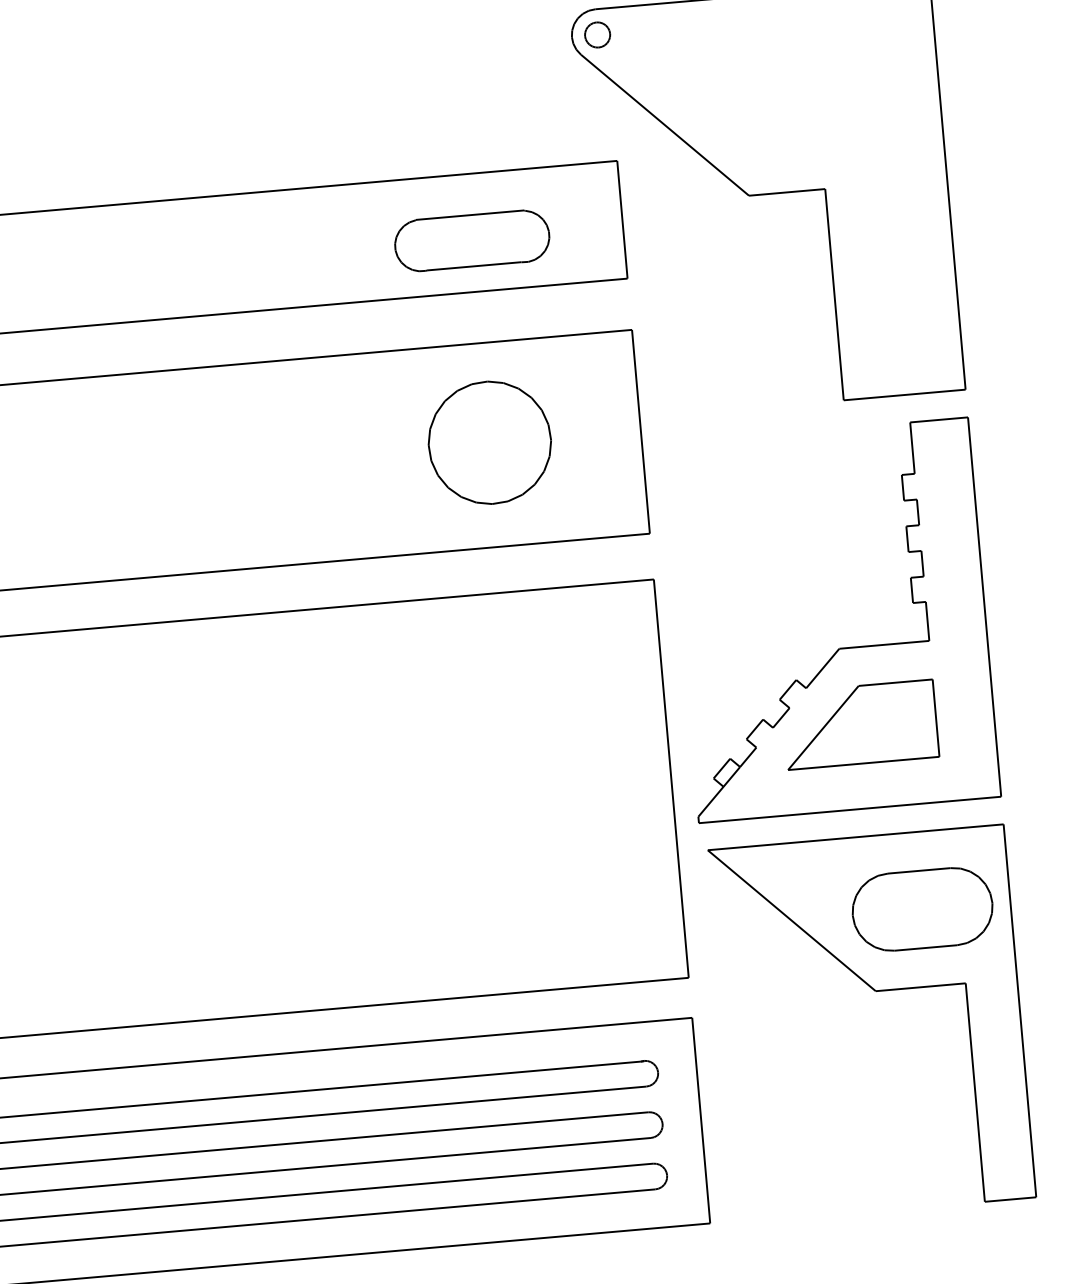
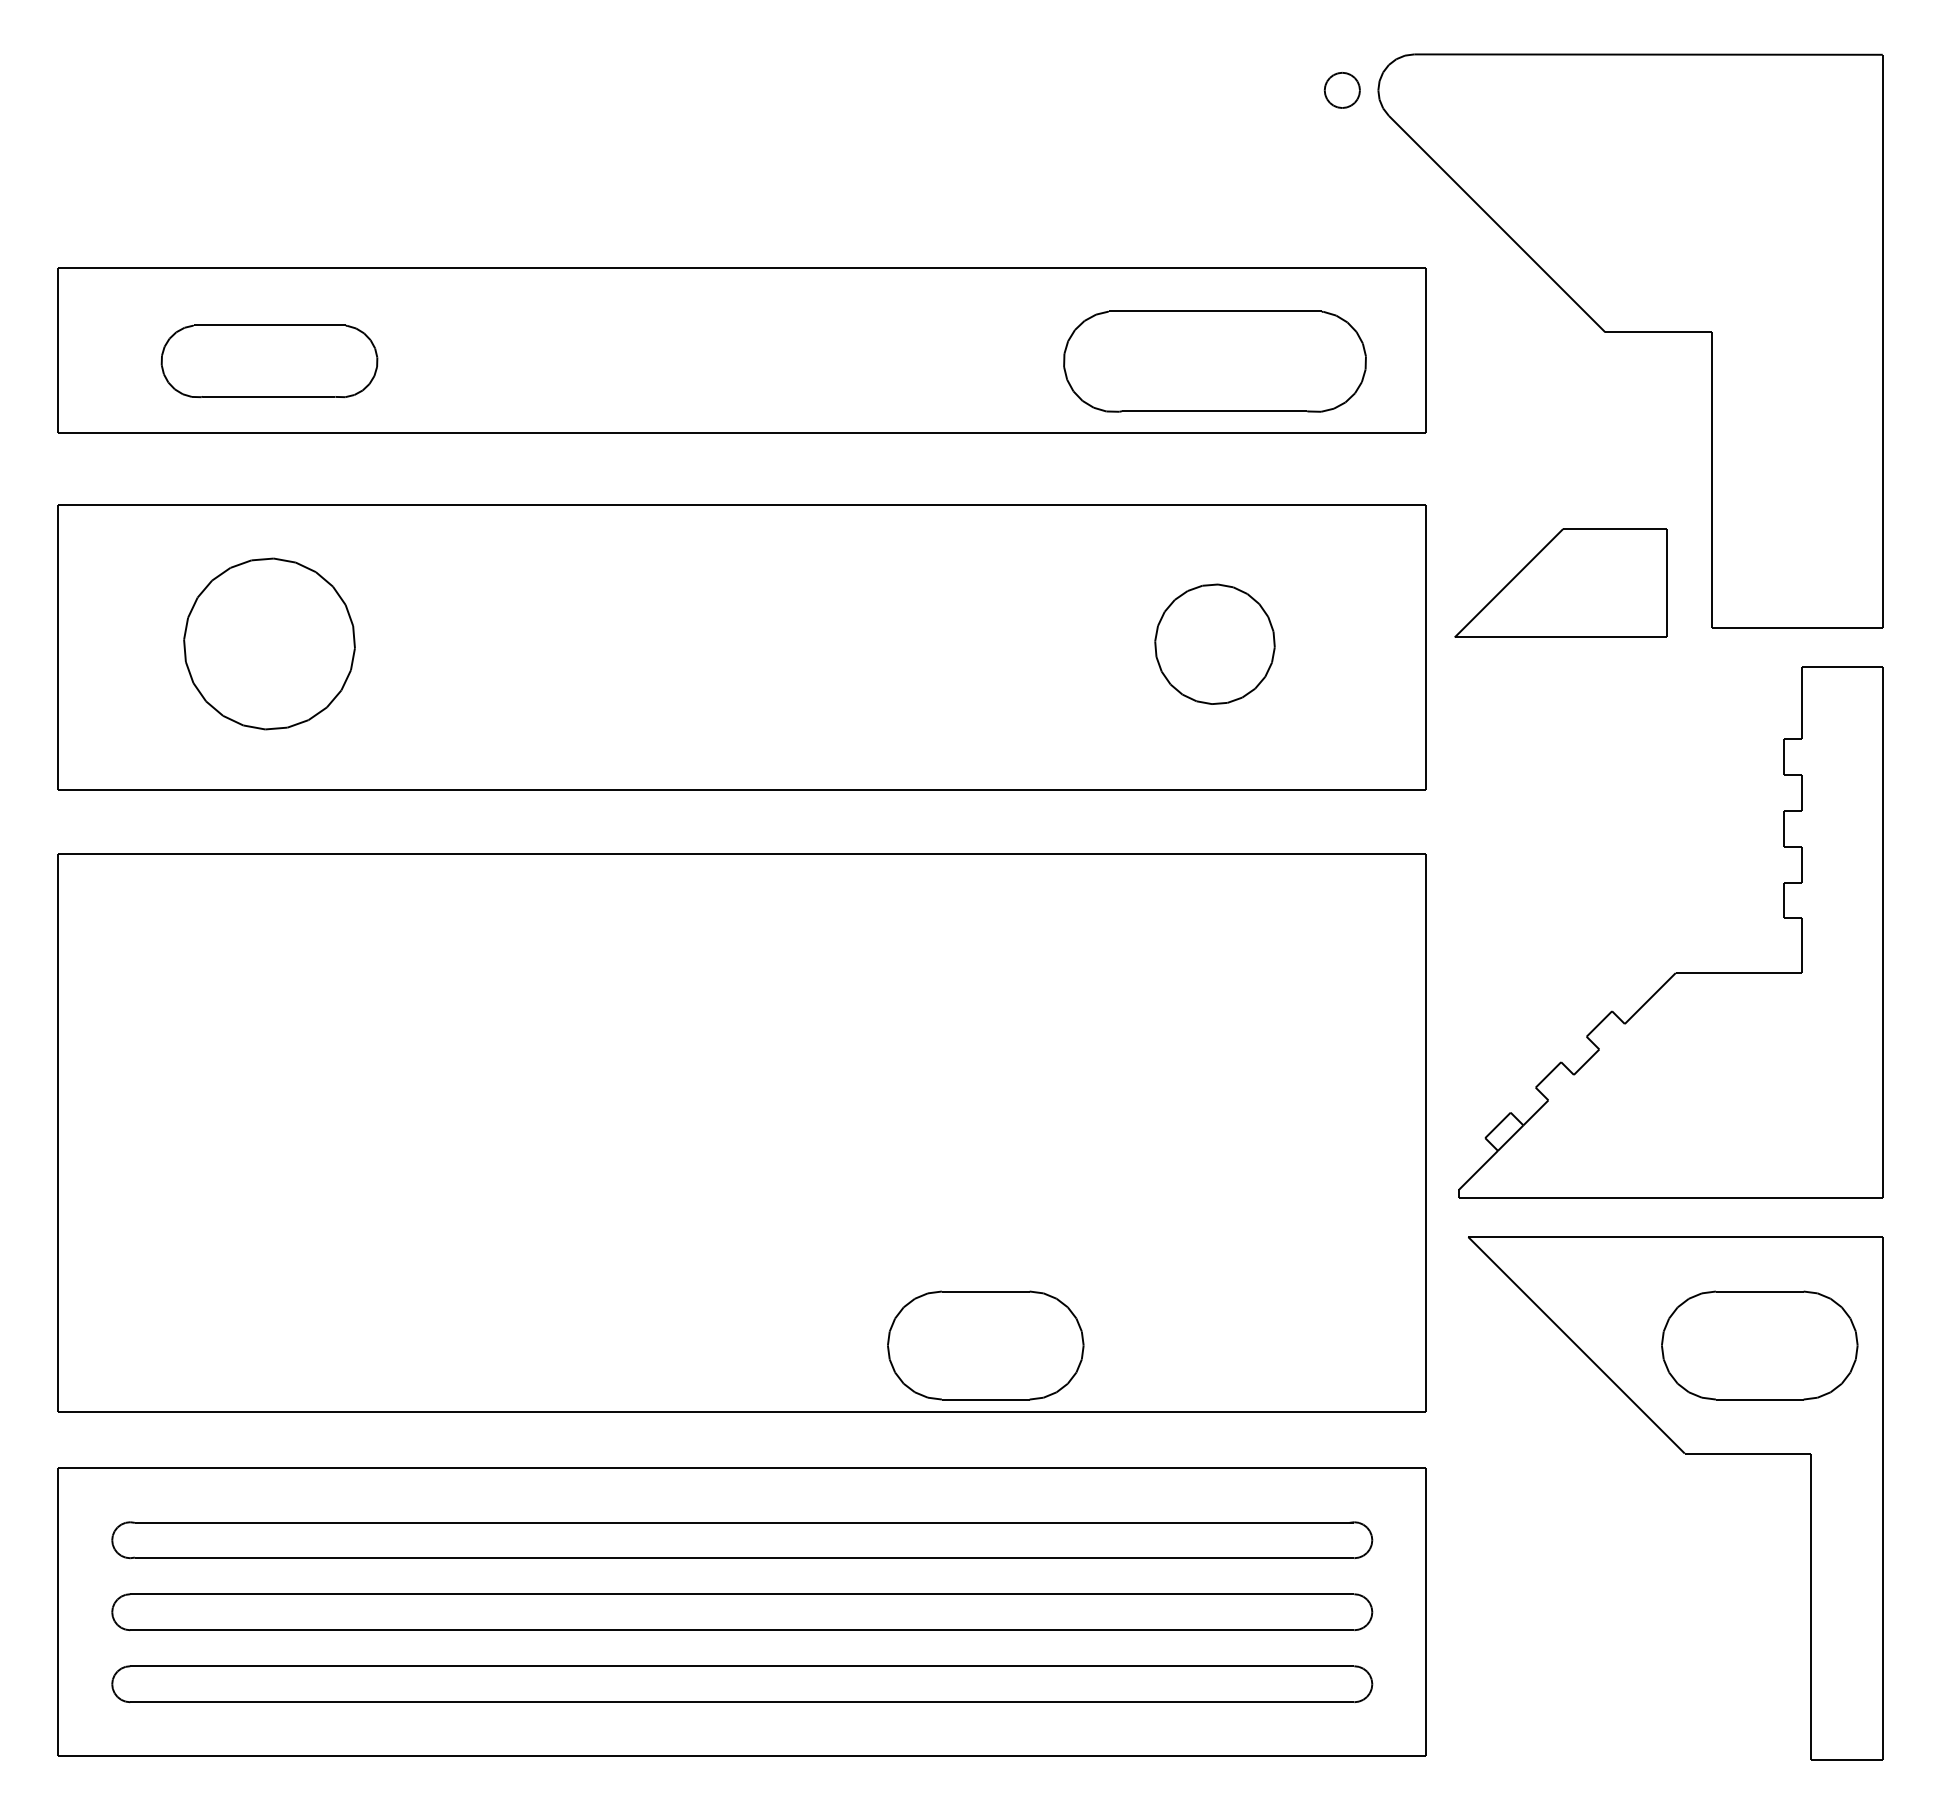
part: (597, 35) -> (1341, 90), moved
part: (471, 240) -> (1214, 361), size x1.4
part: (489, 443) -> (1214, 644), size x0.7
part: (860, 724) -> (1560, 582), moved
part: (369, 957) -> (985, 1345), added

